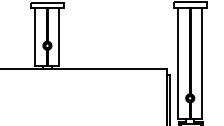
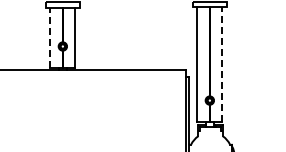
line: (35, 37) -> (50, 37), solid -> dashed
line: (202, 62) -> (222, 63), solid -> dashed

